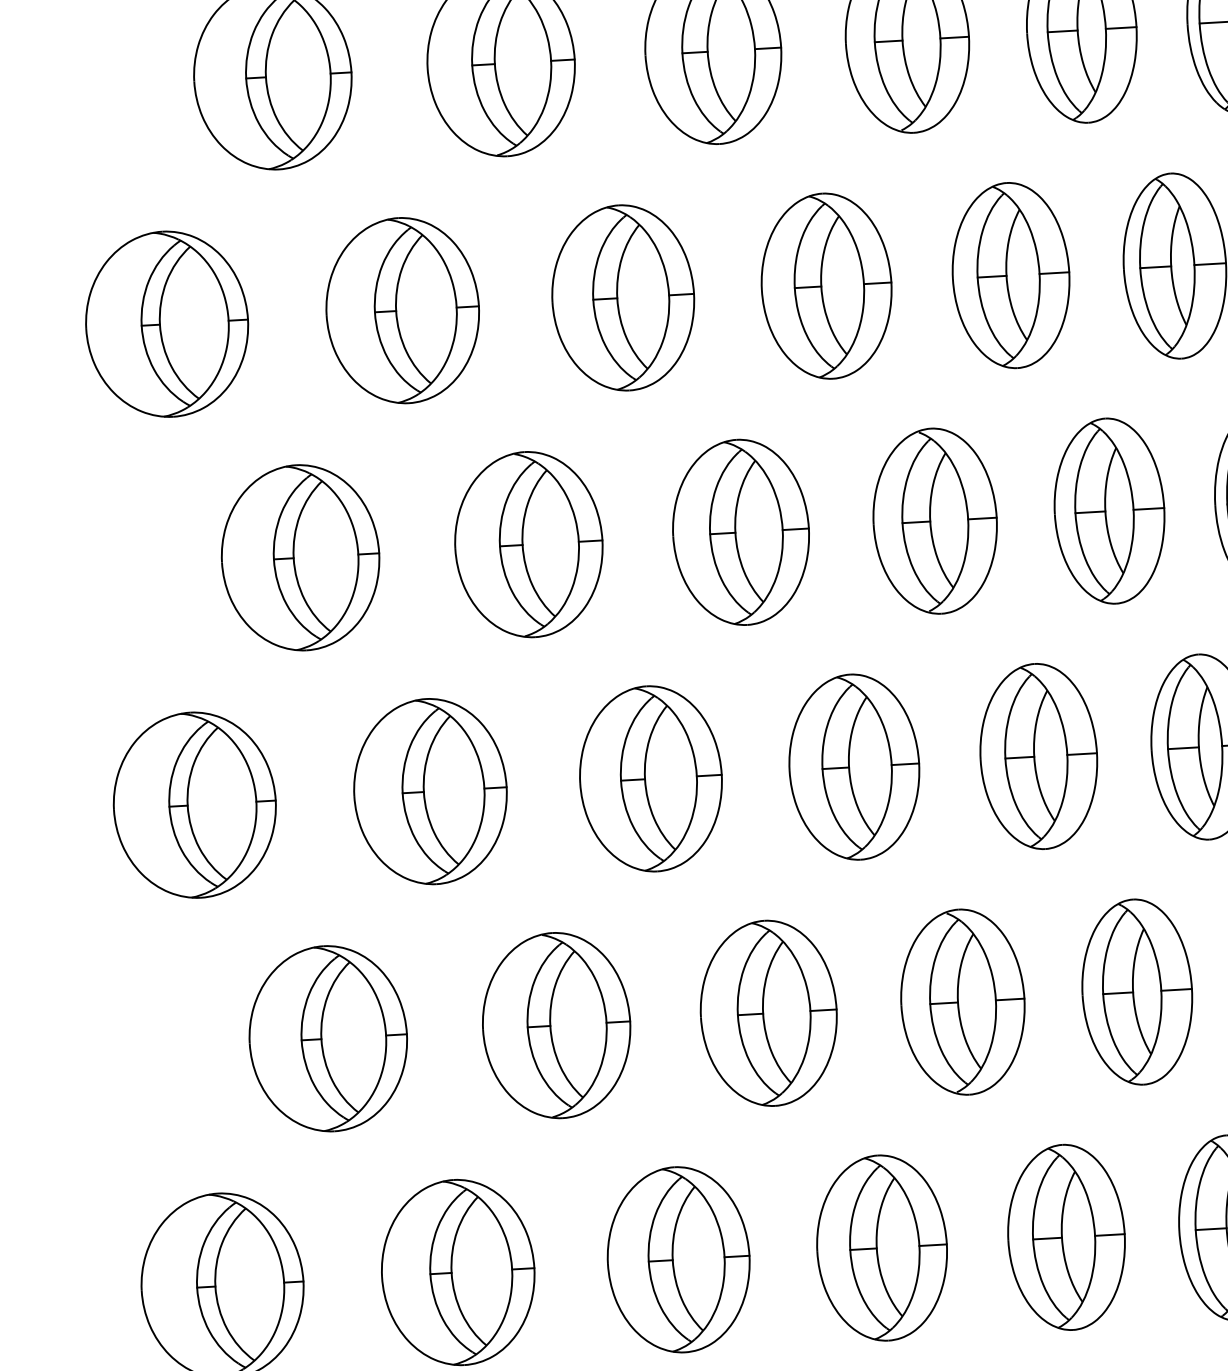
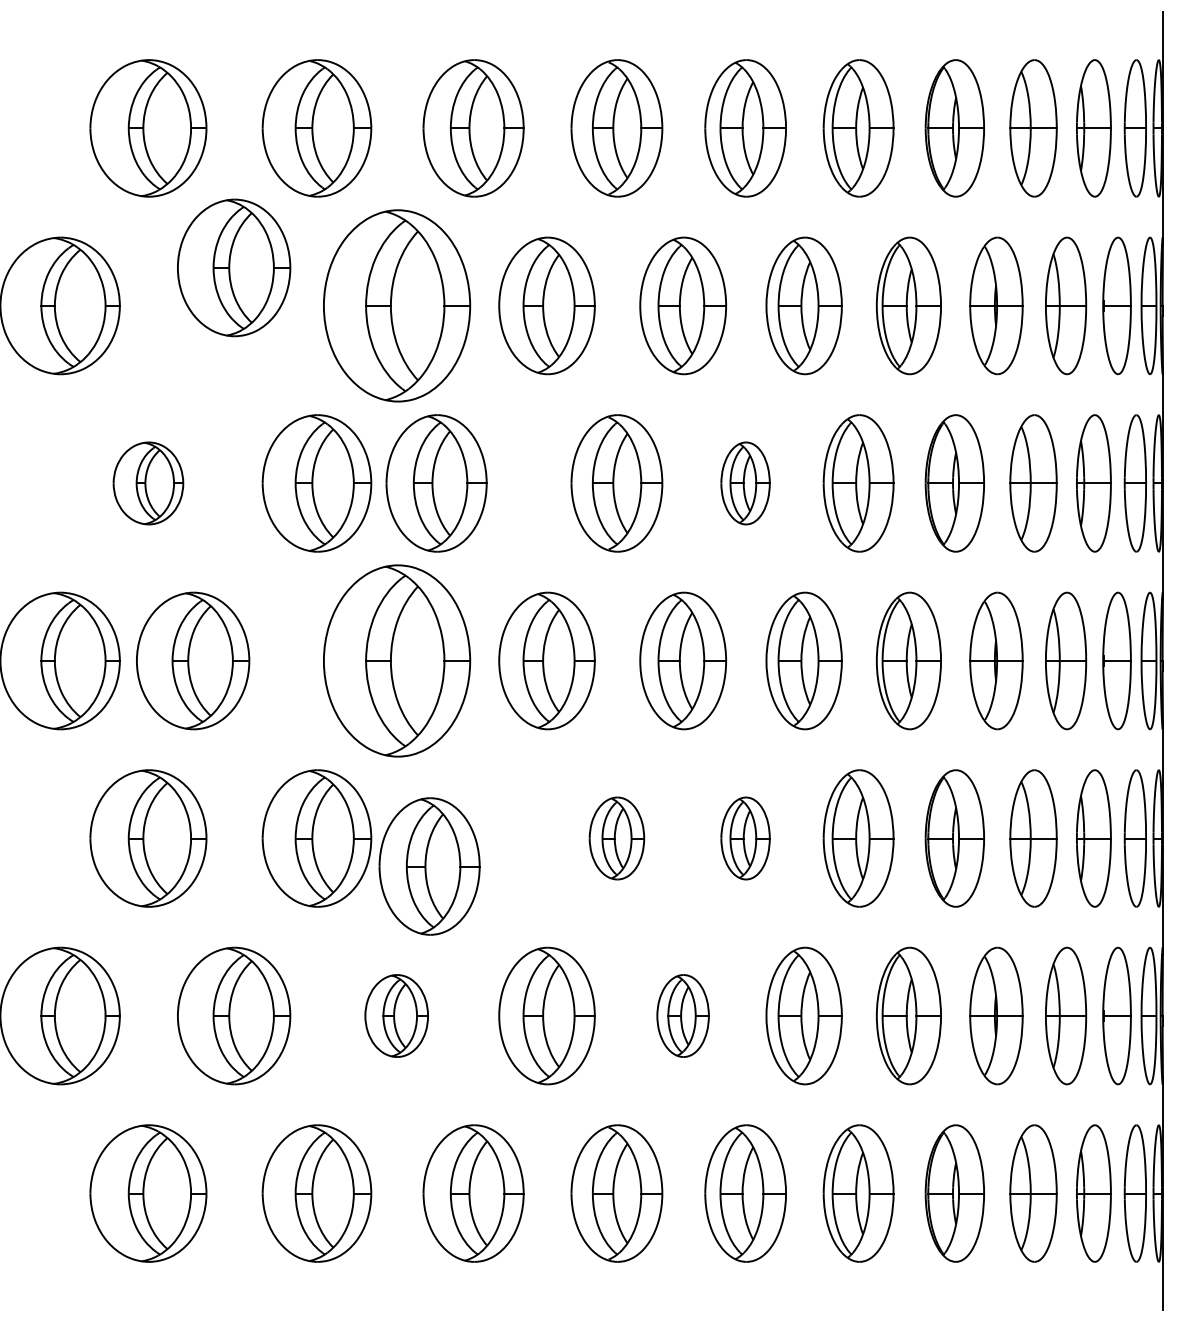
part: (622, 297) -> (396, 305), size x1.4
part: (403, 310) -> (234, 267), moved
part: (1109, 511) -> (745, 483), size x0.6
part: (740, 532) -> (436, 483), moved
part: (300, 557) -> (148, 483), size x0.6
part: (650, 778) -> (396, 660), size x1.4
part: (430, 790) -> (193, 660), moved
part: (1137, 992) -> (745, 838), size x0.6
part: (962, 1002) -> (616, 838), size x0.6
part: (768, 1013) -> (429, 866), moved
part: (1065, 1236) -> (682, 1015), size x0.6
part: (678, 1259) -> (396, 1015), size x0.6

